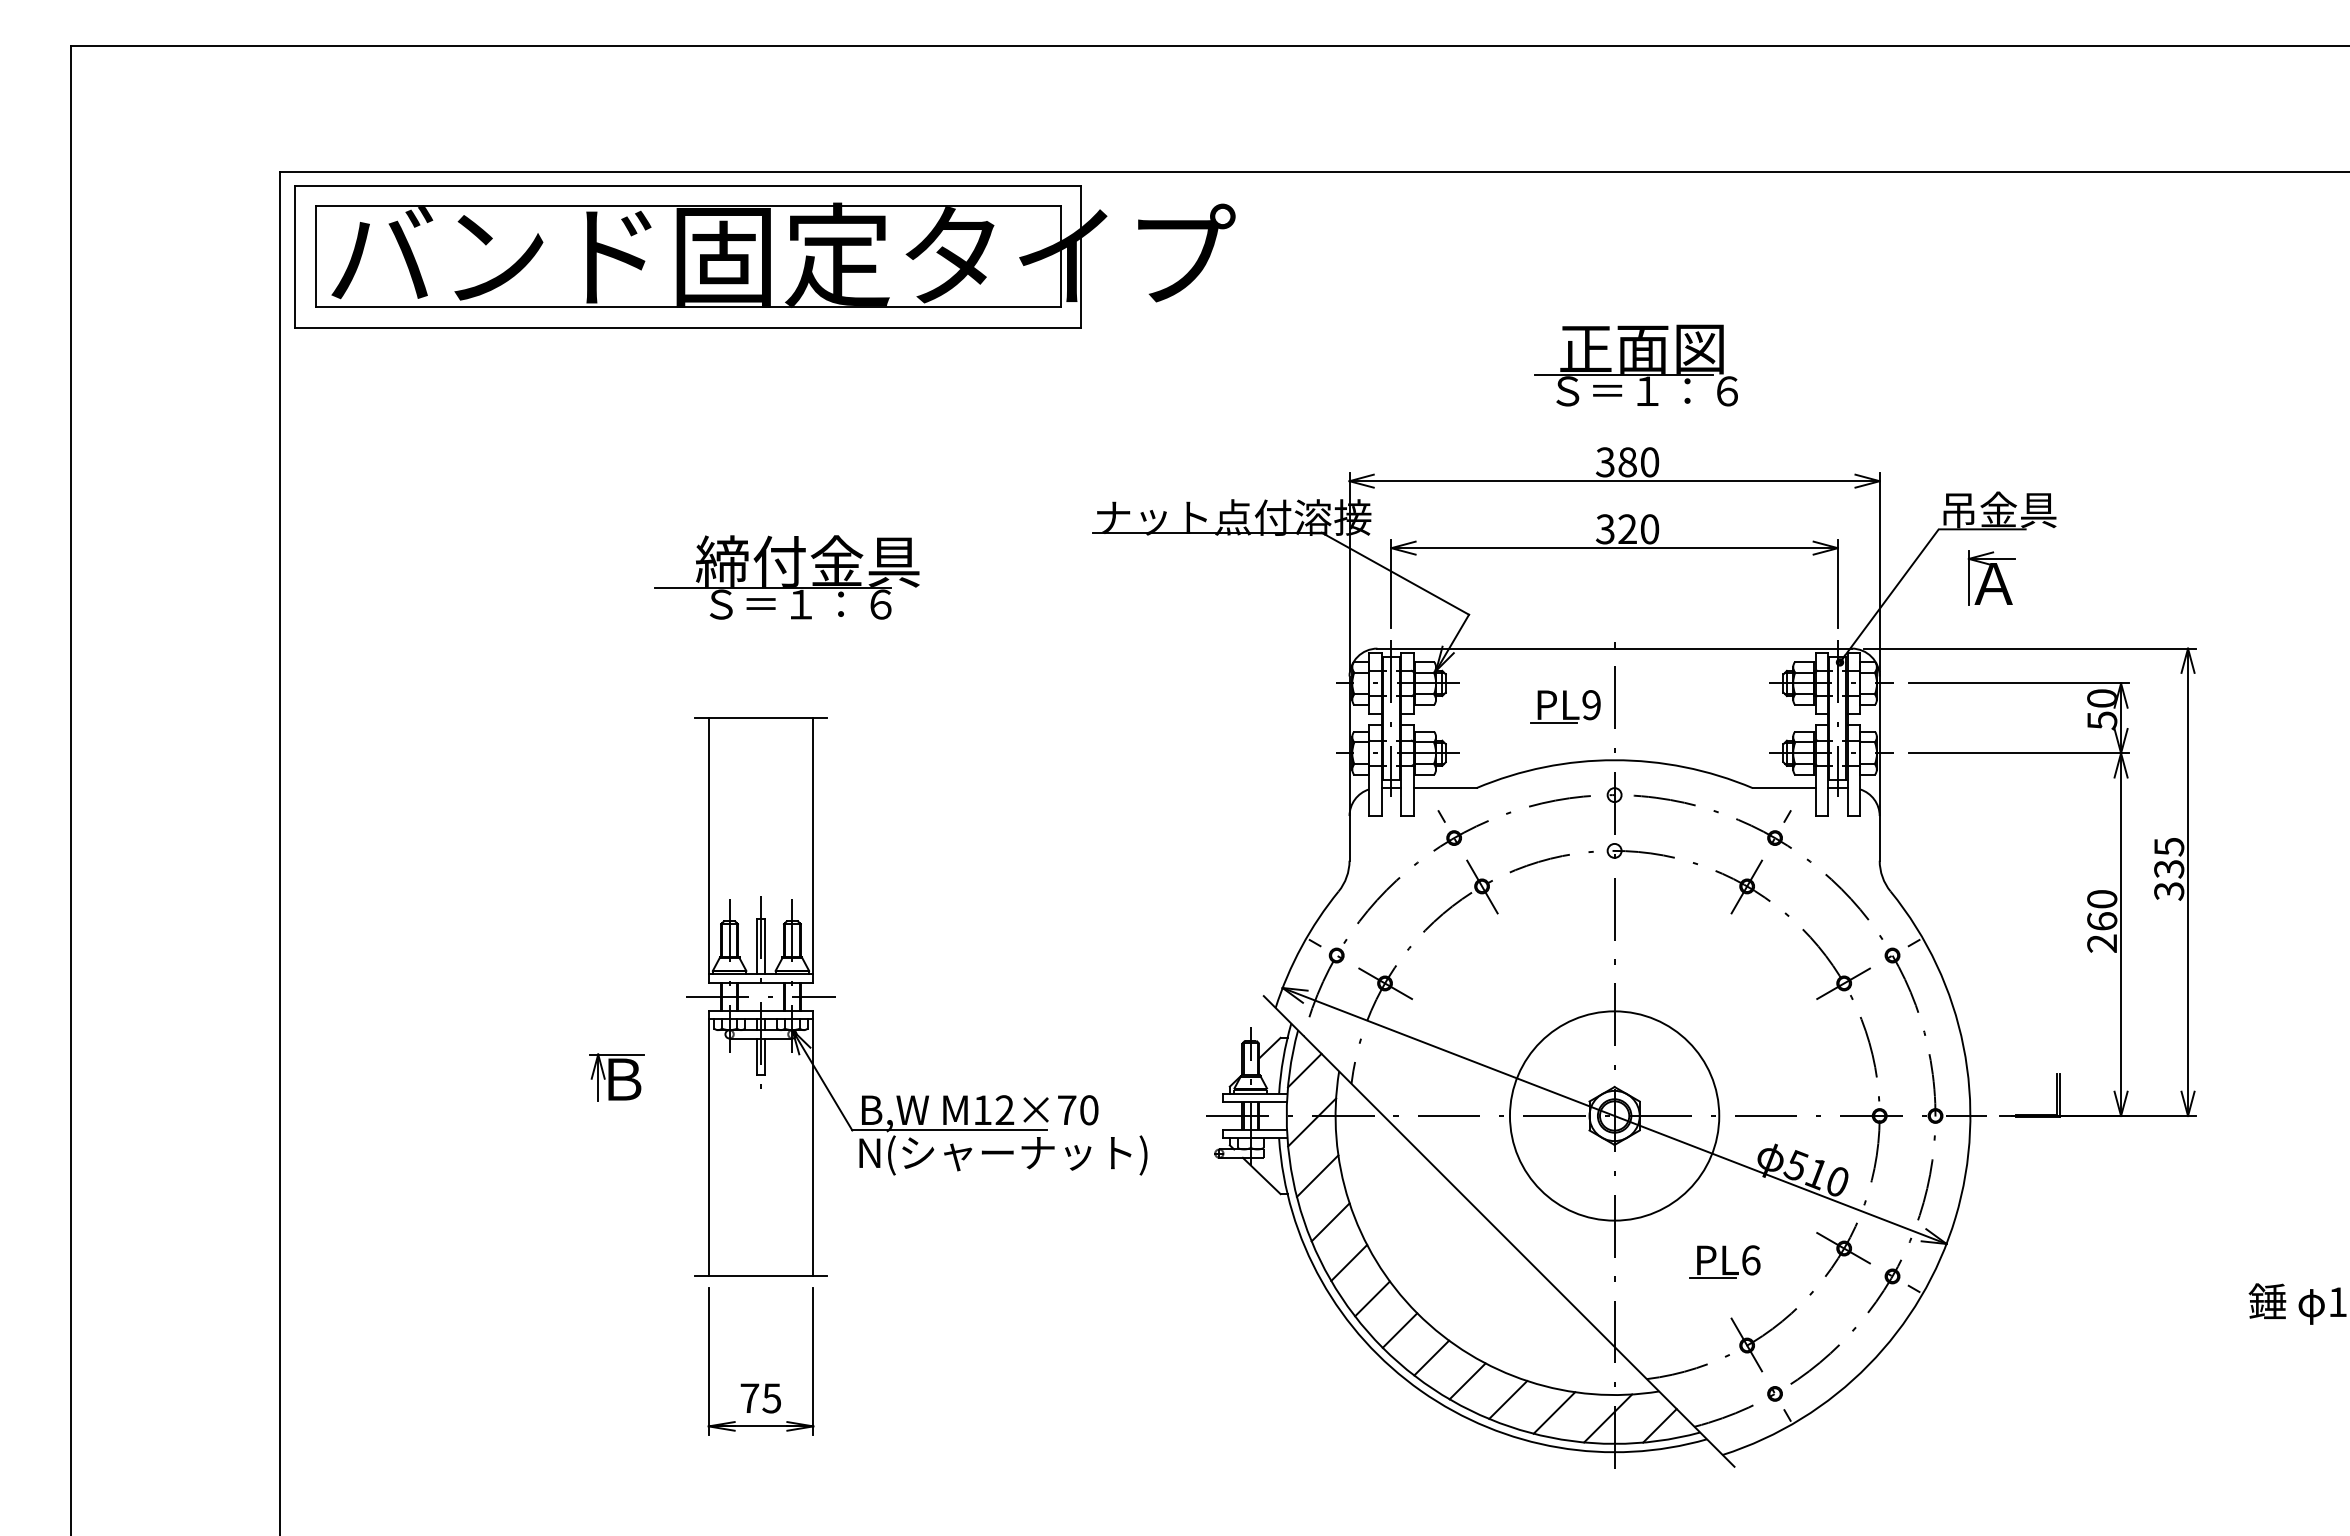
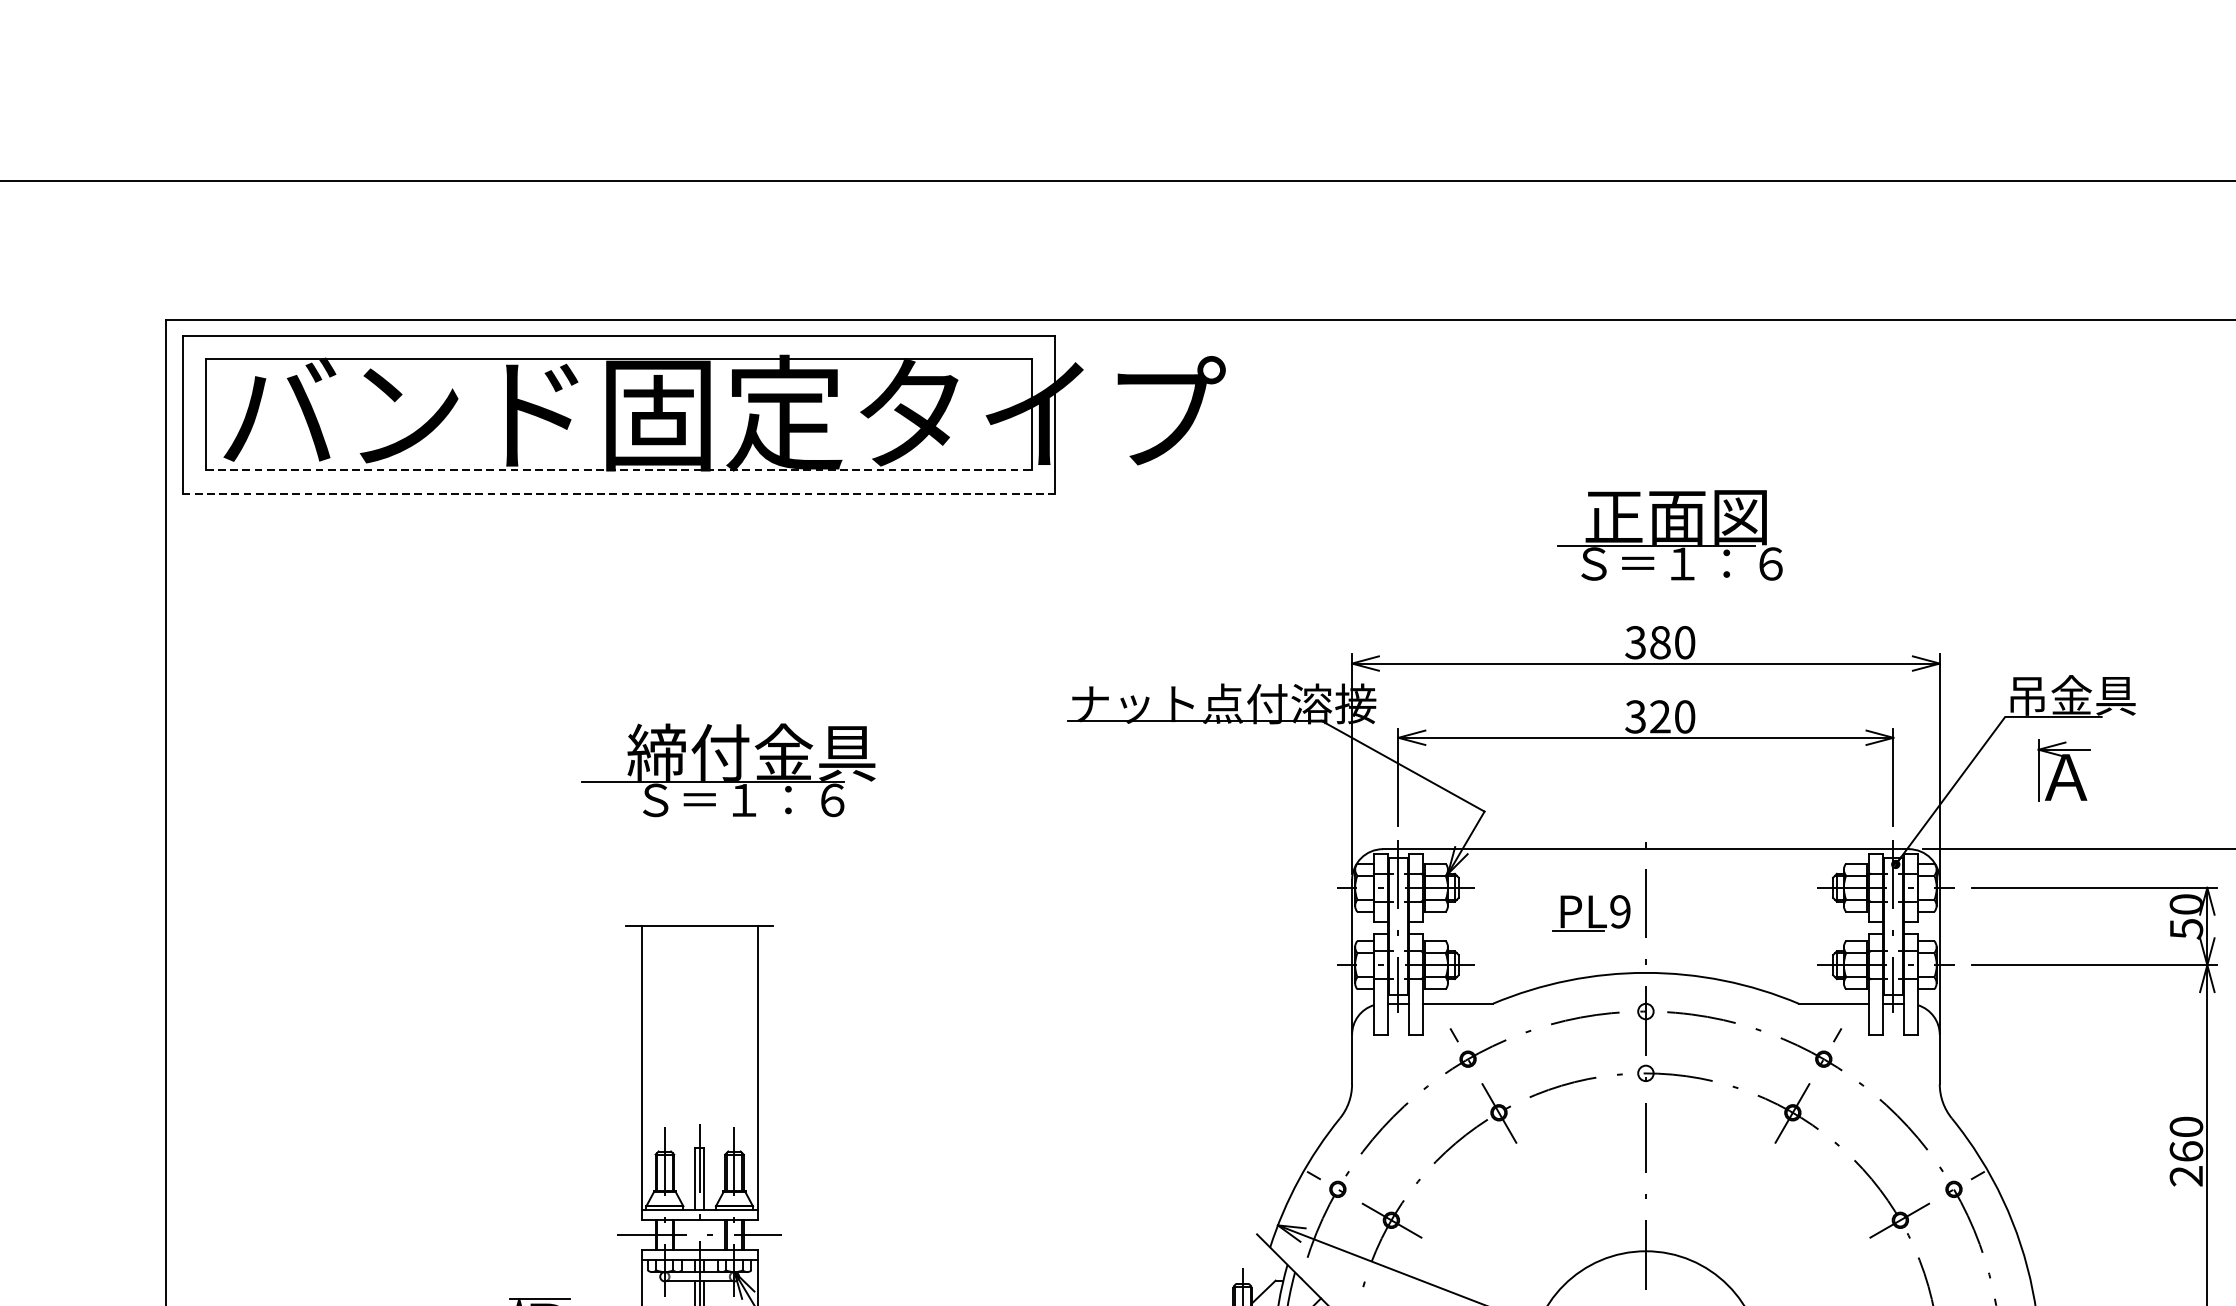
line: (688, 306) -> (619, 469), solid -> dashed
line: (688, 327) -> (619, 493), solid -> dashed

